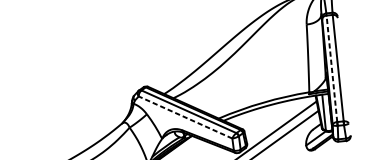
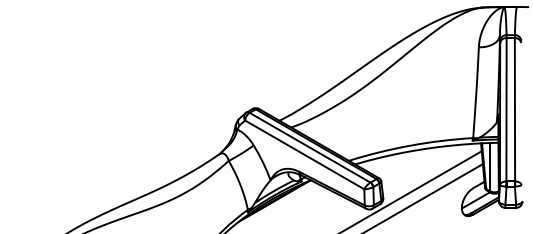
line: (331, 68) -> (506, 109), dashed -> solid
line: (185, 117) -> (304, 154), dashed -> solid

